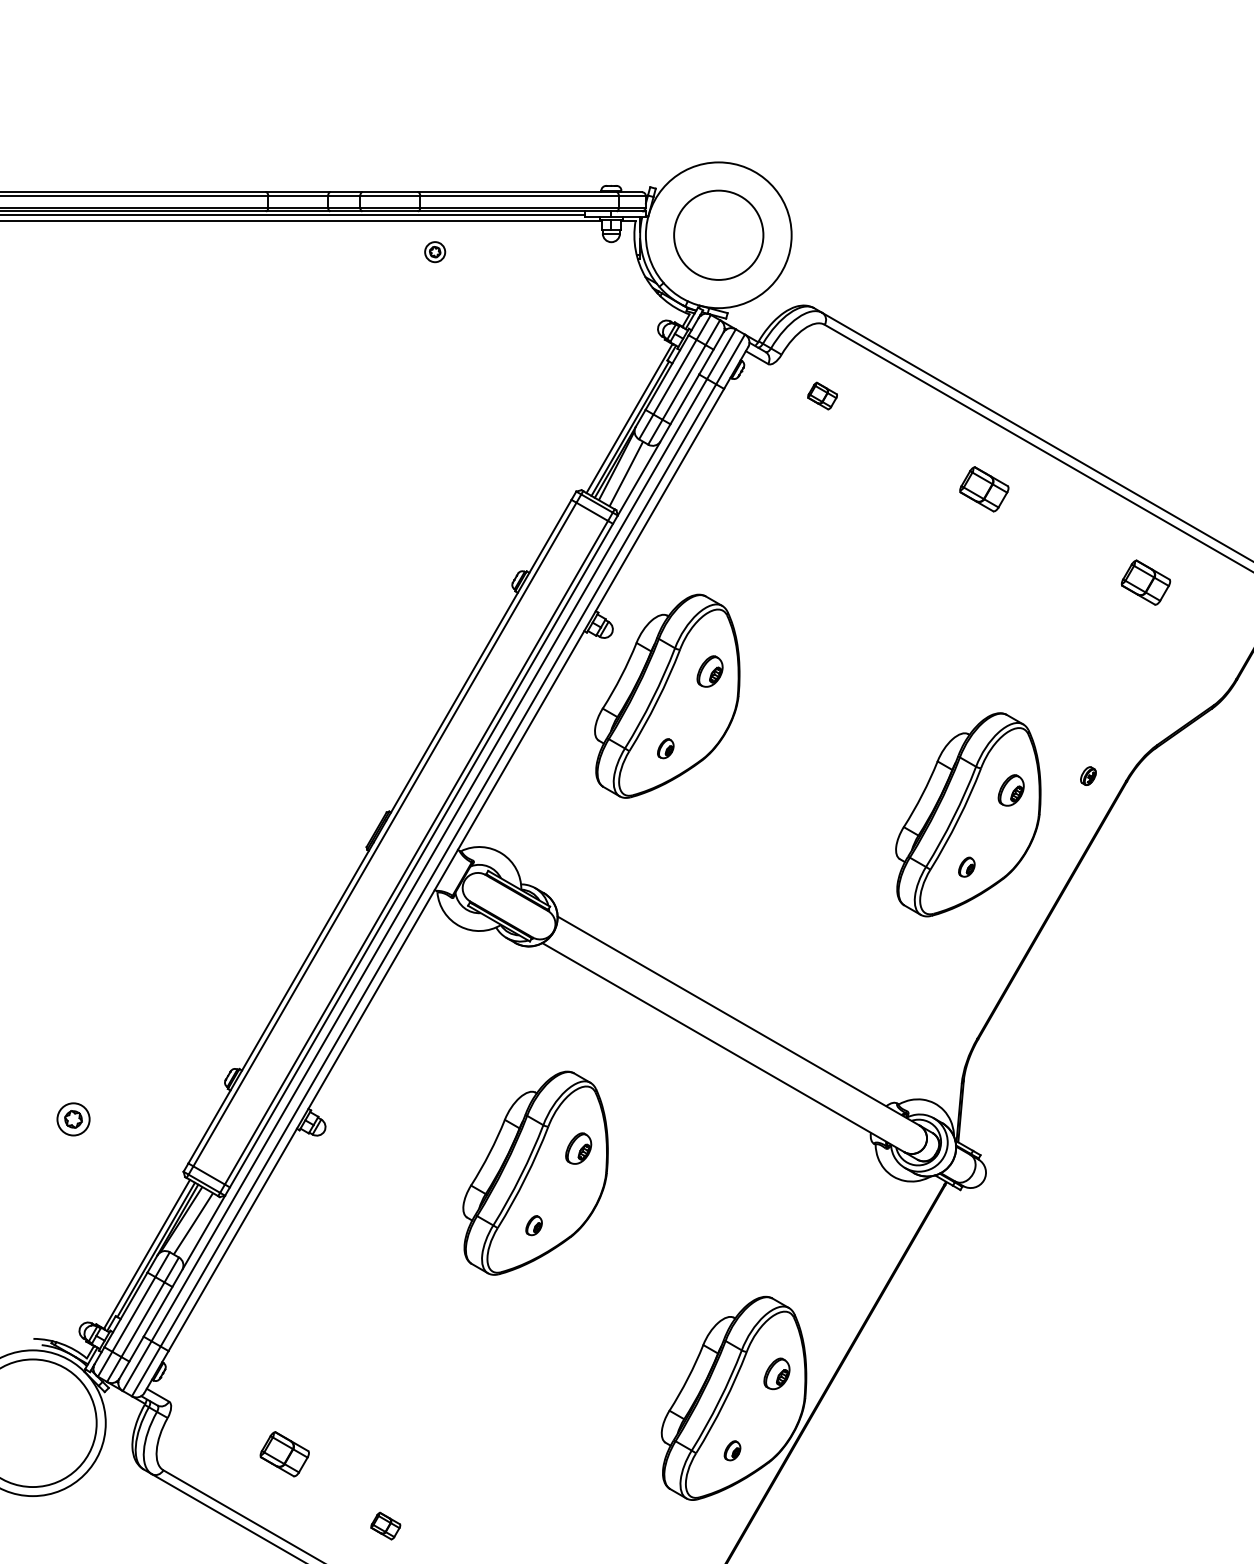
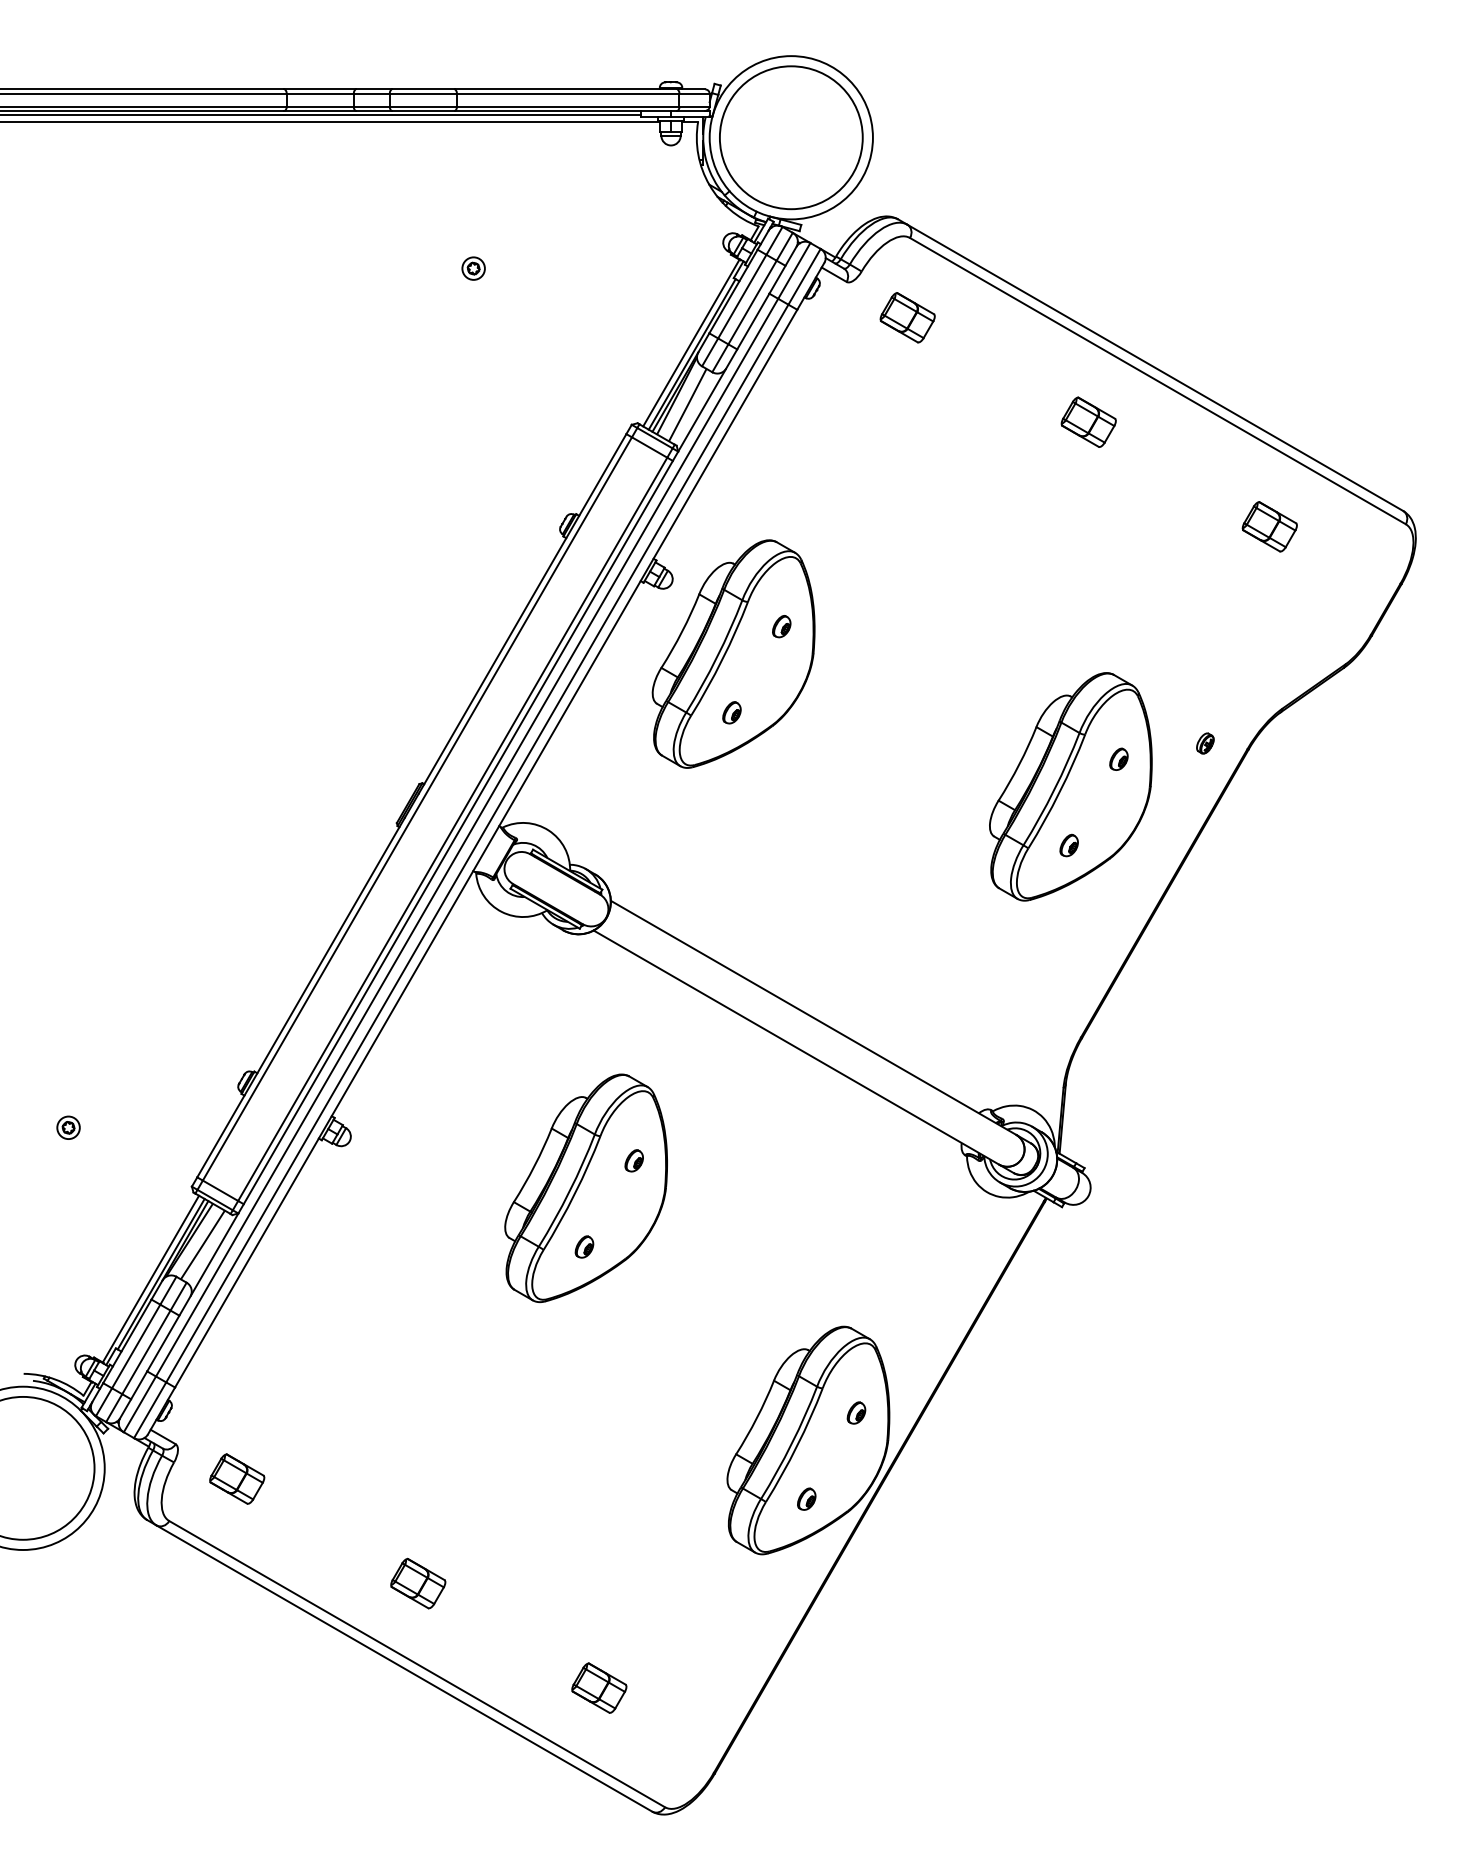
circle: (718, 235) -> (790, 137), size x1.43
part: (435, 252) -> (473, 268), moved
part: (822, 395) -> (907, 317), size x1.67
part: (710, 671) -> (781, 626), size x0.62
part: (1010, 789) -> (1118, 758), size x0.62
part: (73, 1118) -> (68, 1127), size x0.62
part: (577, 1148) -> (633, 1160), size x0.62
part: (776, 1373) -> (856, 1412), size x0.62
part: (285, 1453) -> (237, 1478), moved
part: (385, 1526) -> (418, 1583), size x1.67

